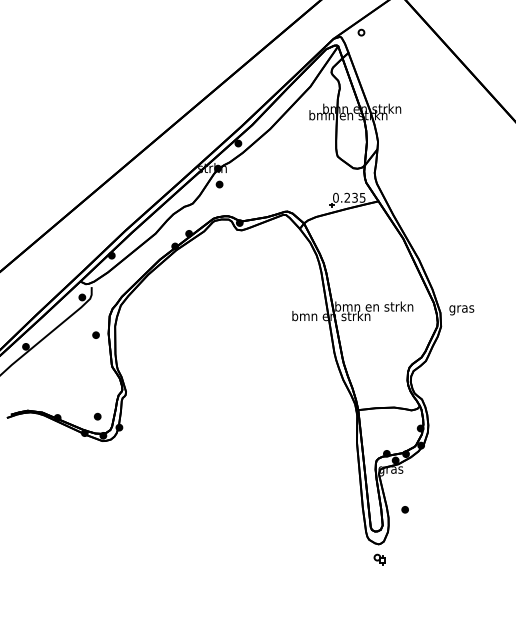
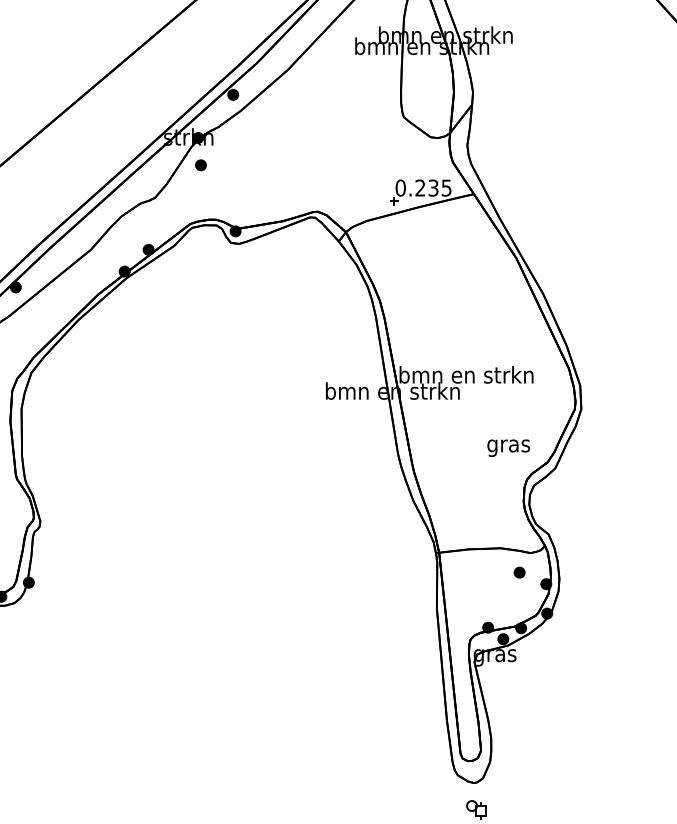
text: (461, 310) -> (508, 448), moved
part: (404, 509) -> (518, 572), moved

